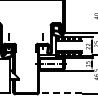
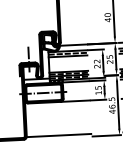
line: (59, 92) -> (57, 135), dashed -> solid

